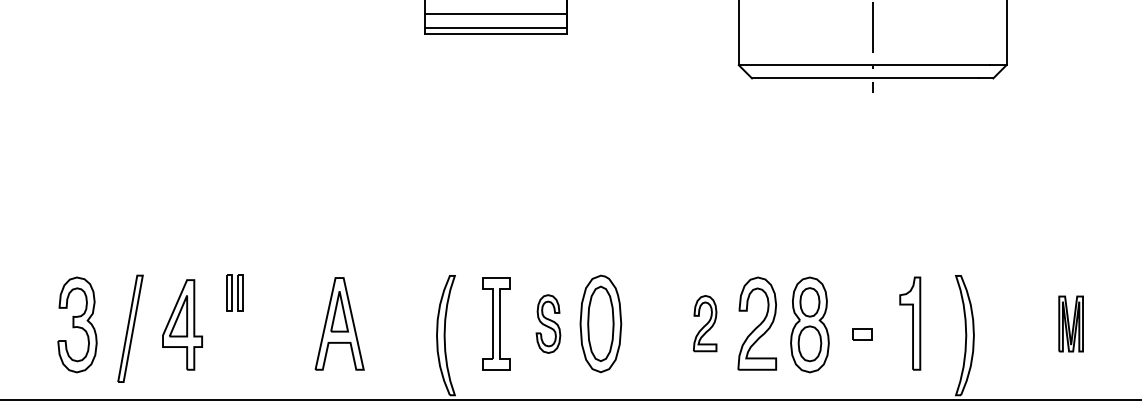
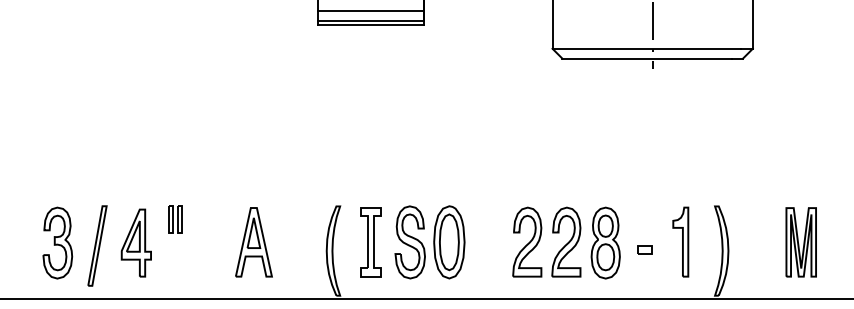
part: (705, 322) -> (527, 241), size x1.67
part: (547, 324) -> (409, 242), size x1.67
part: (1070, 324) -> (800, 242), size x1.67

